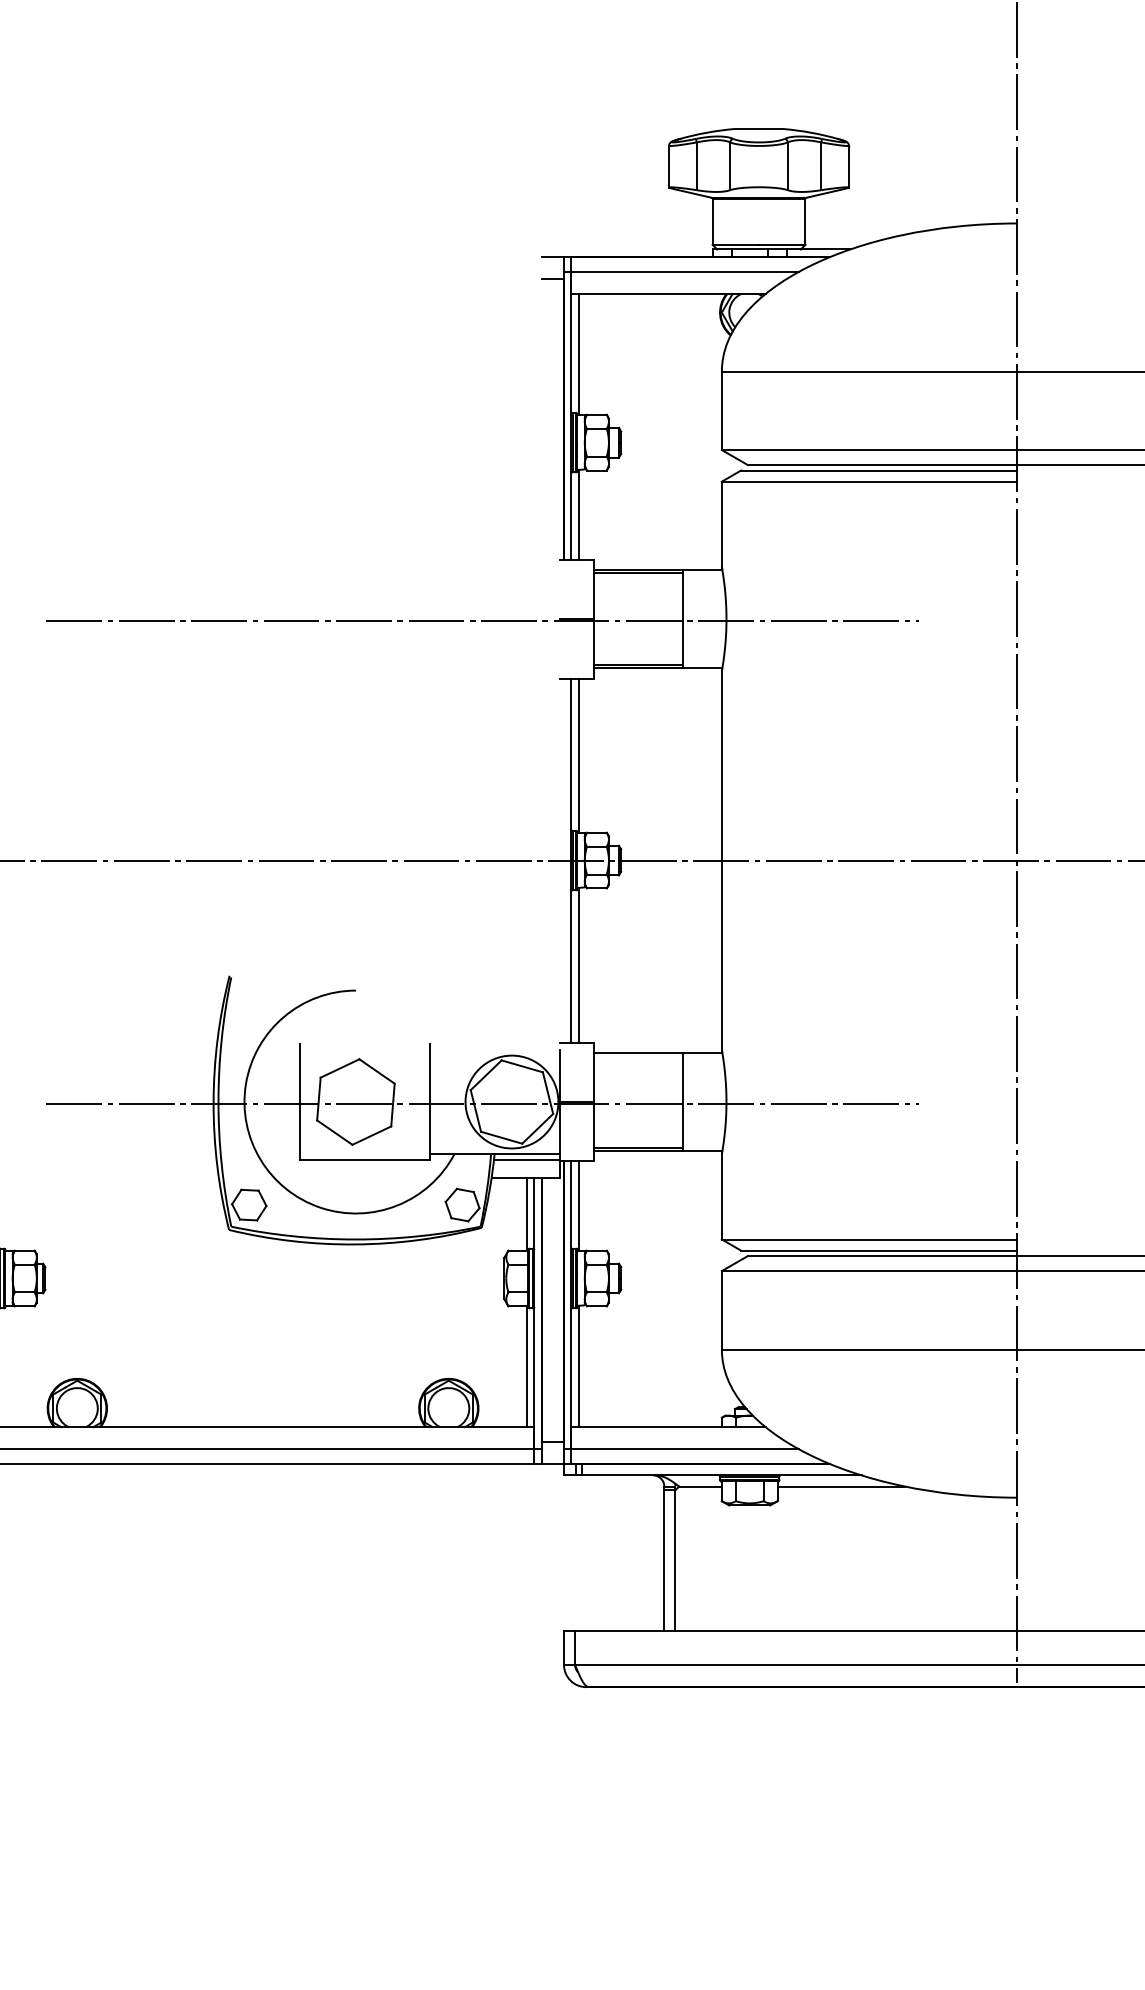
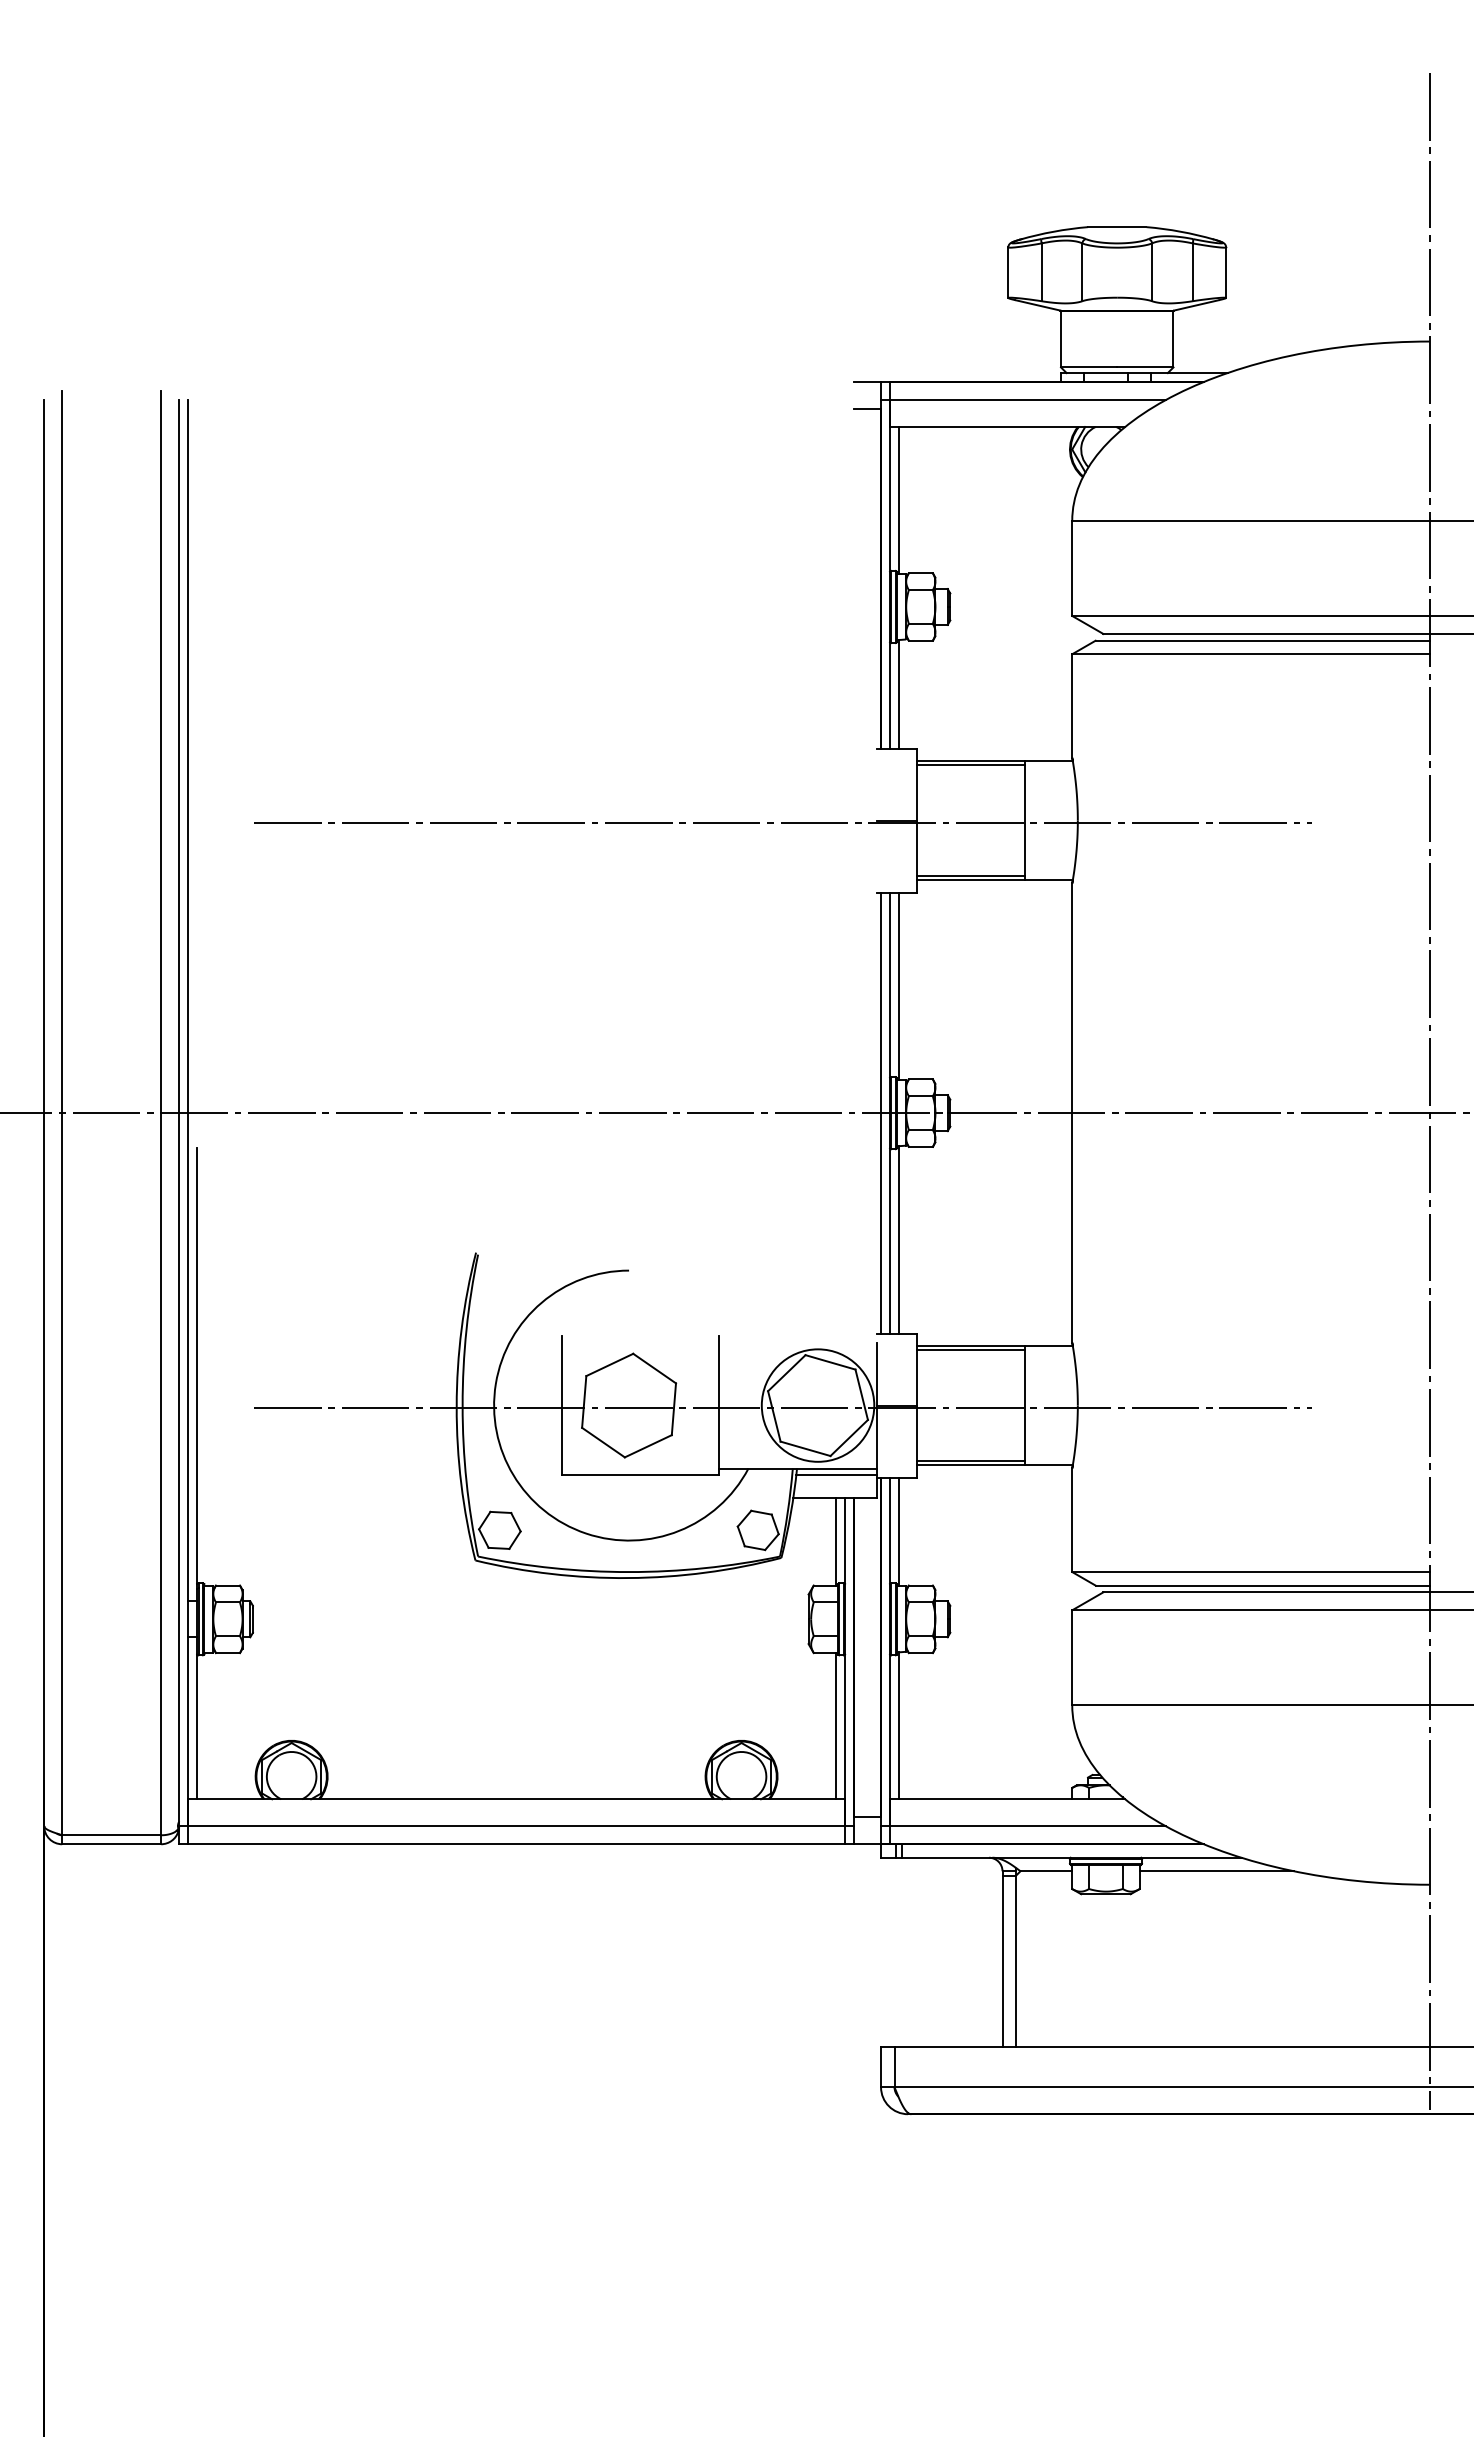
line: (564, 860) -> (881, 1112), added
line: (638, 1056) -> (971, 1350), added

